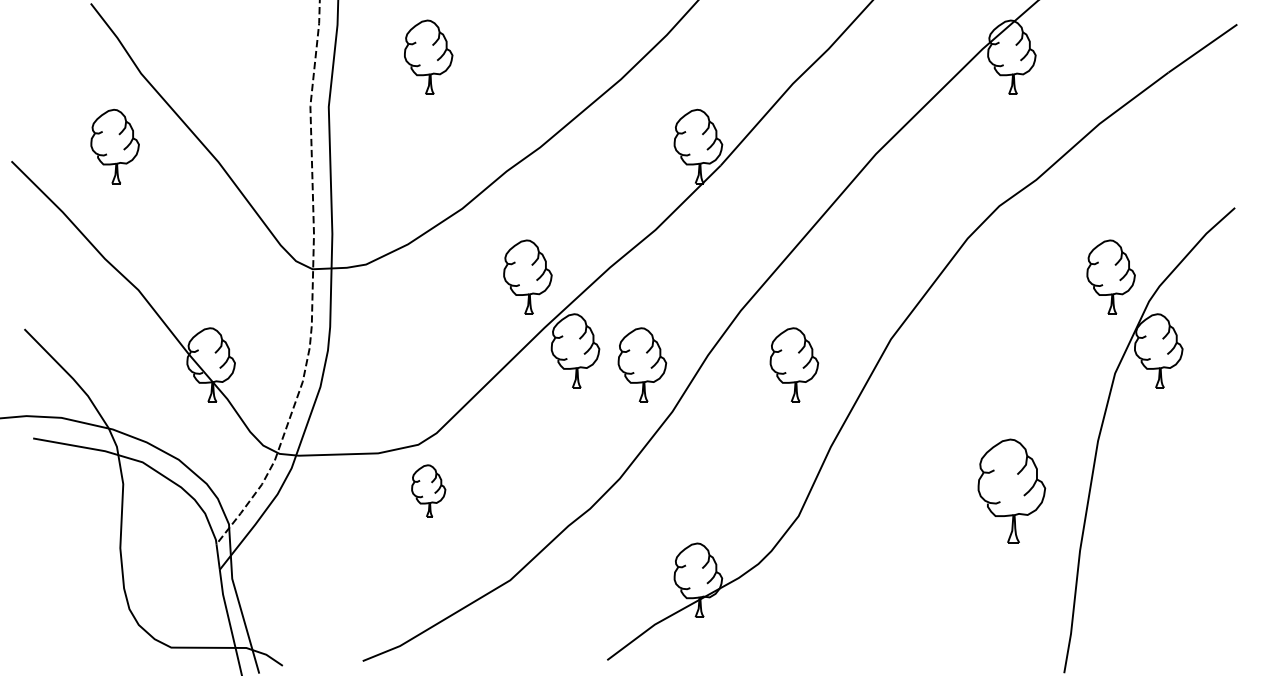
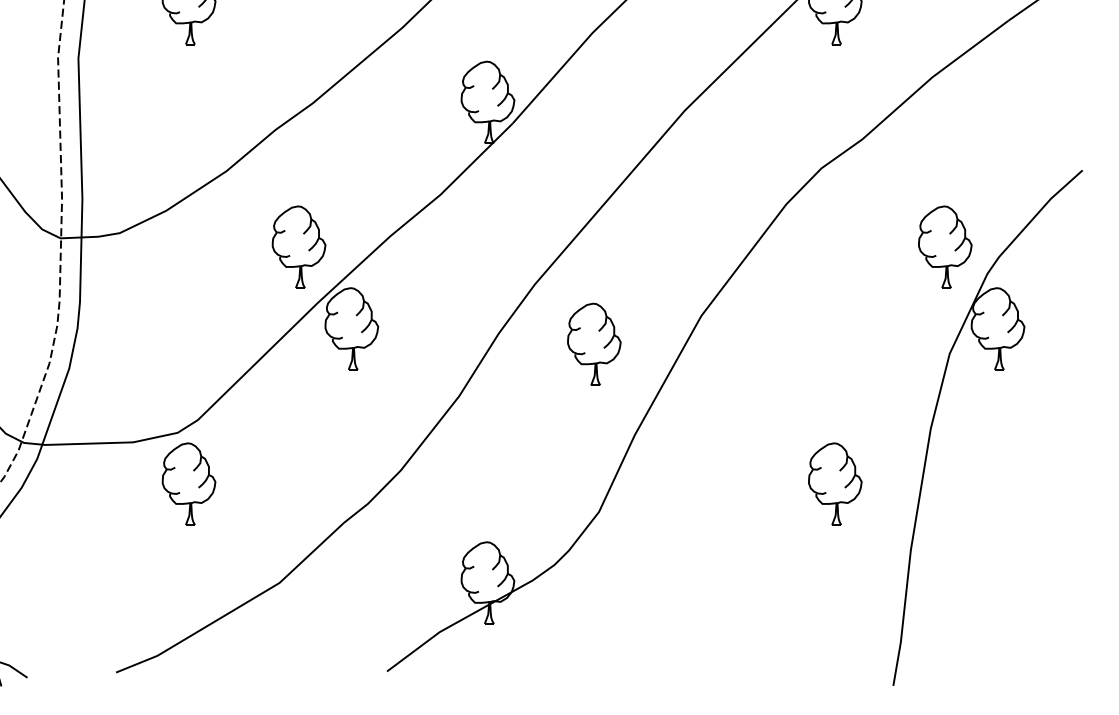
part: (642, 364) -> (426, 343), removed
part: (428, 490) -> (188, 483), size x1.43
part: (1011, 490) -> (834, 483), size x0.71

